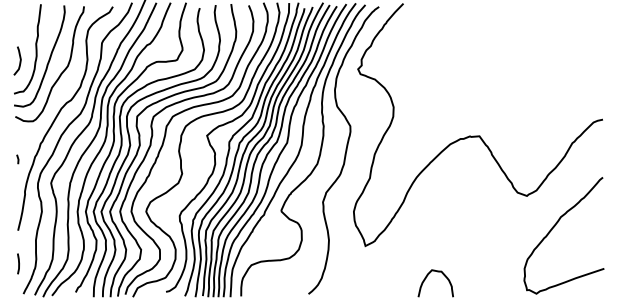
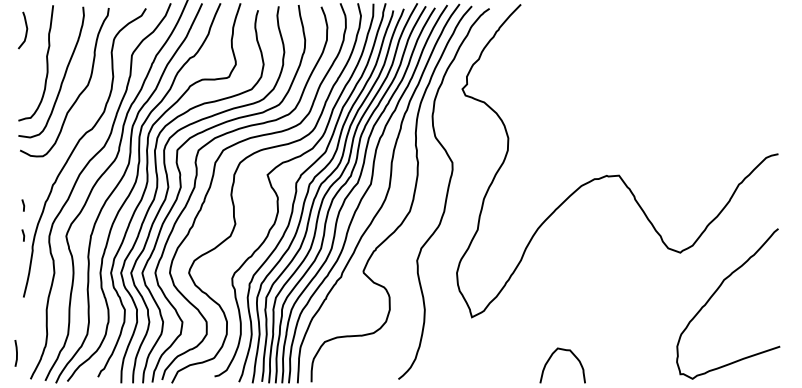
curve: (19, 61) -> (25, 31), moved
line: (17, 182) -> (23, 235), added
line: (18, 264) -> (16, 353), moved

